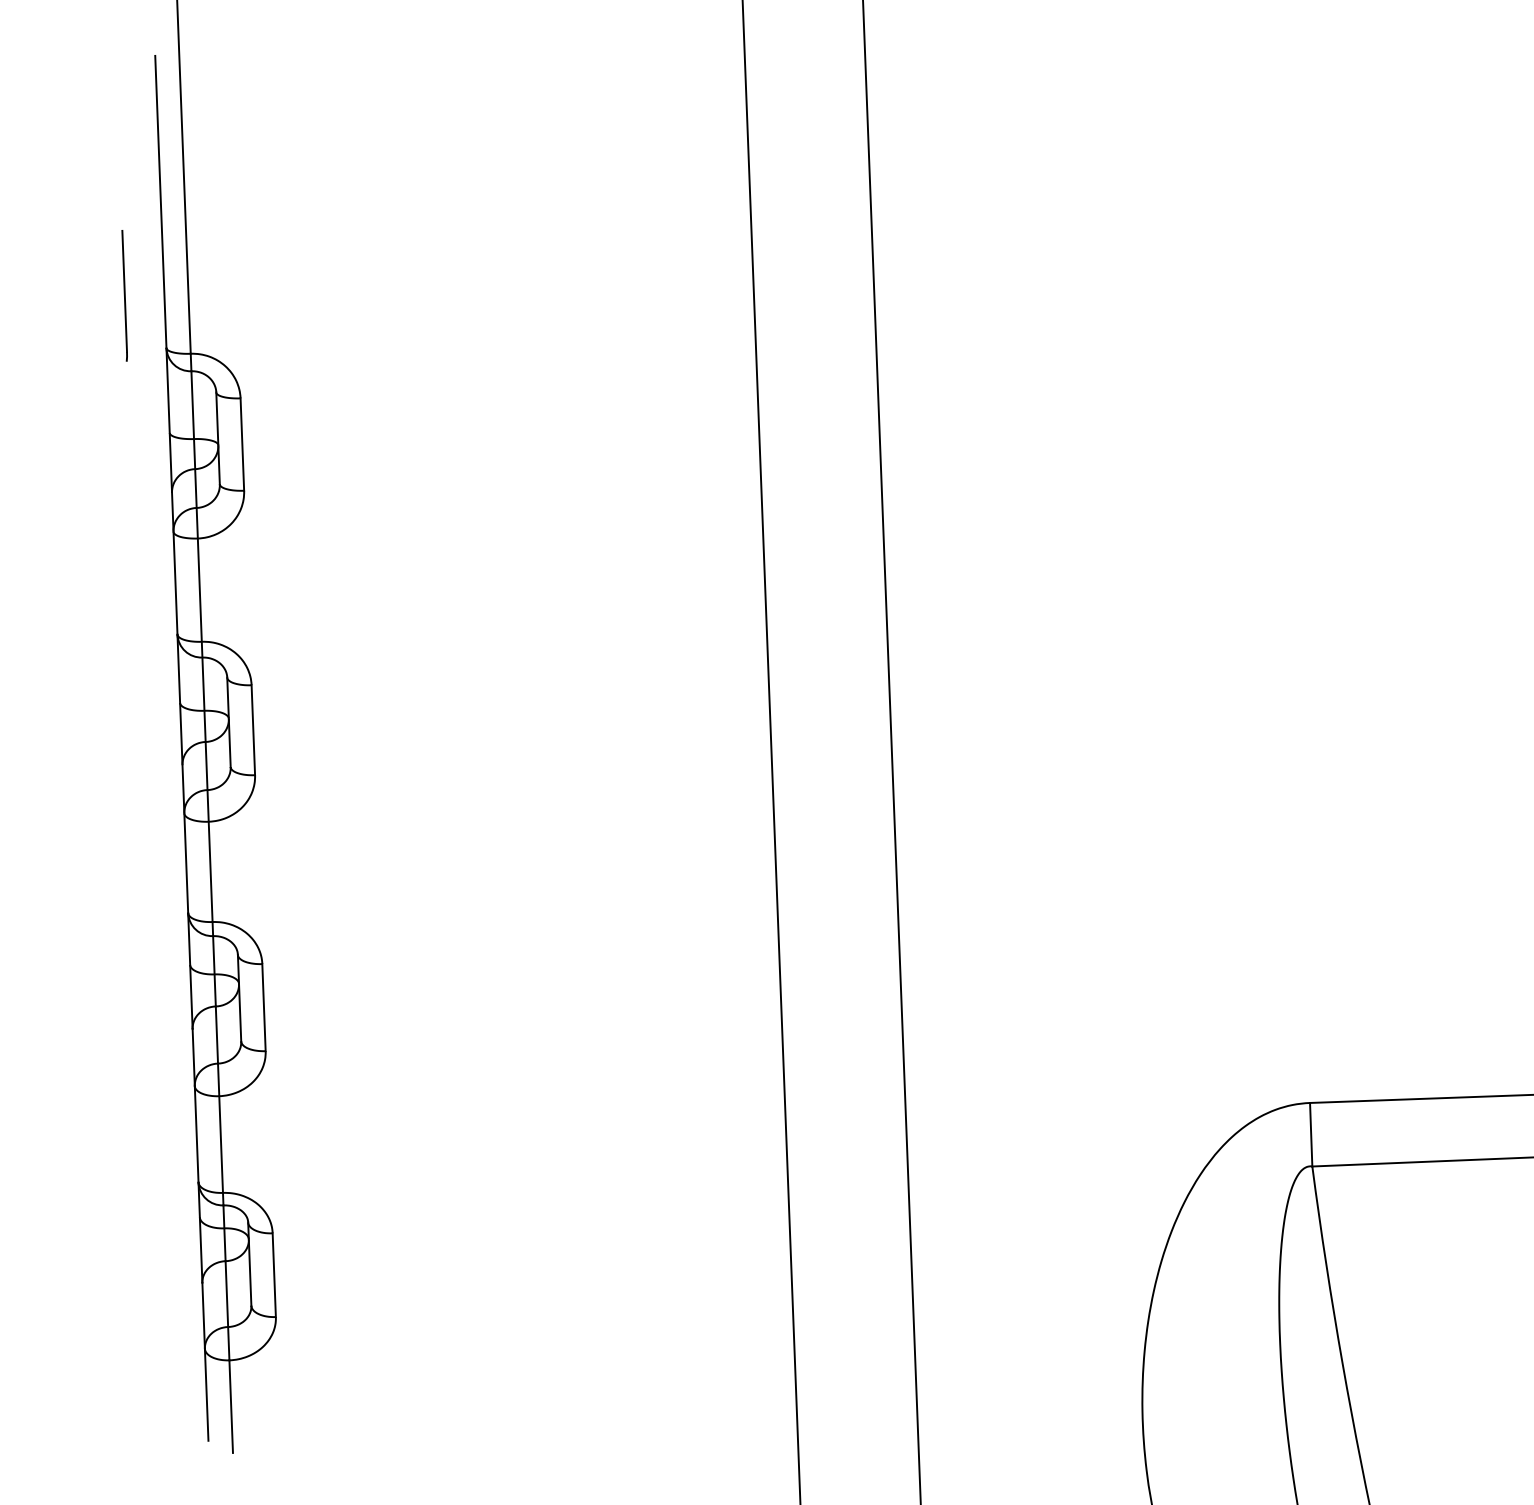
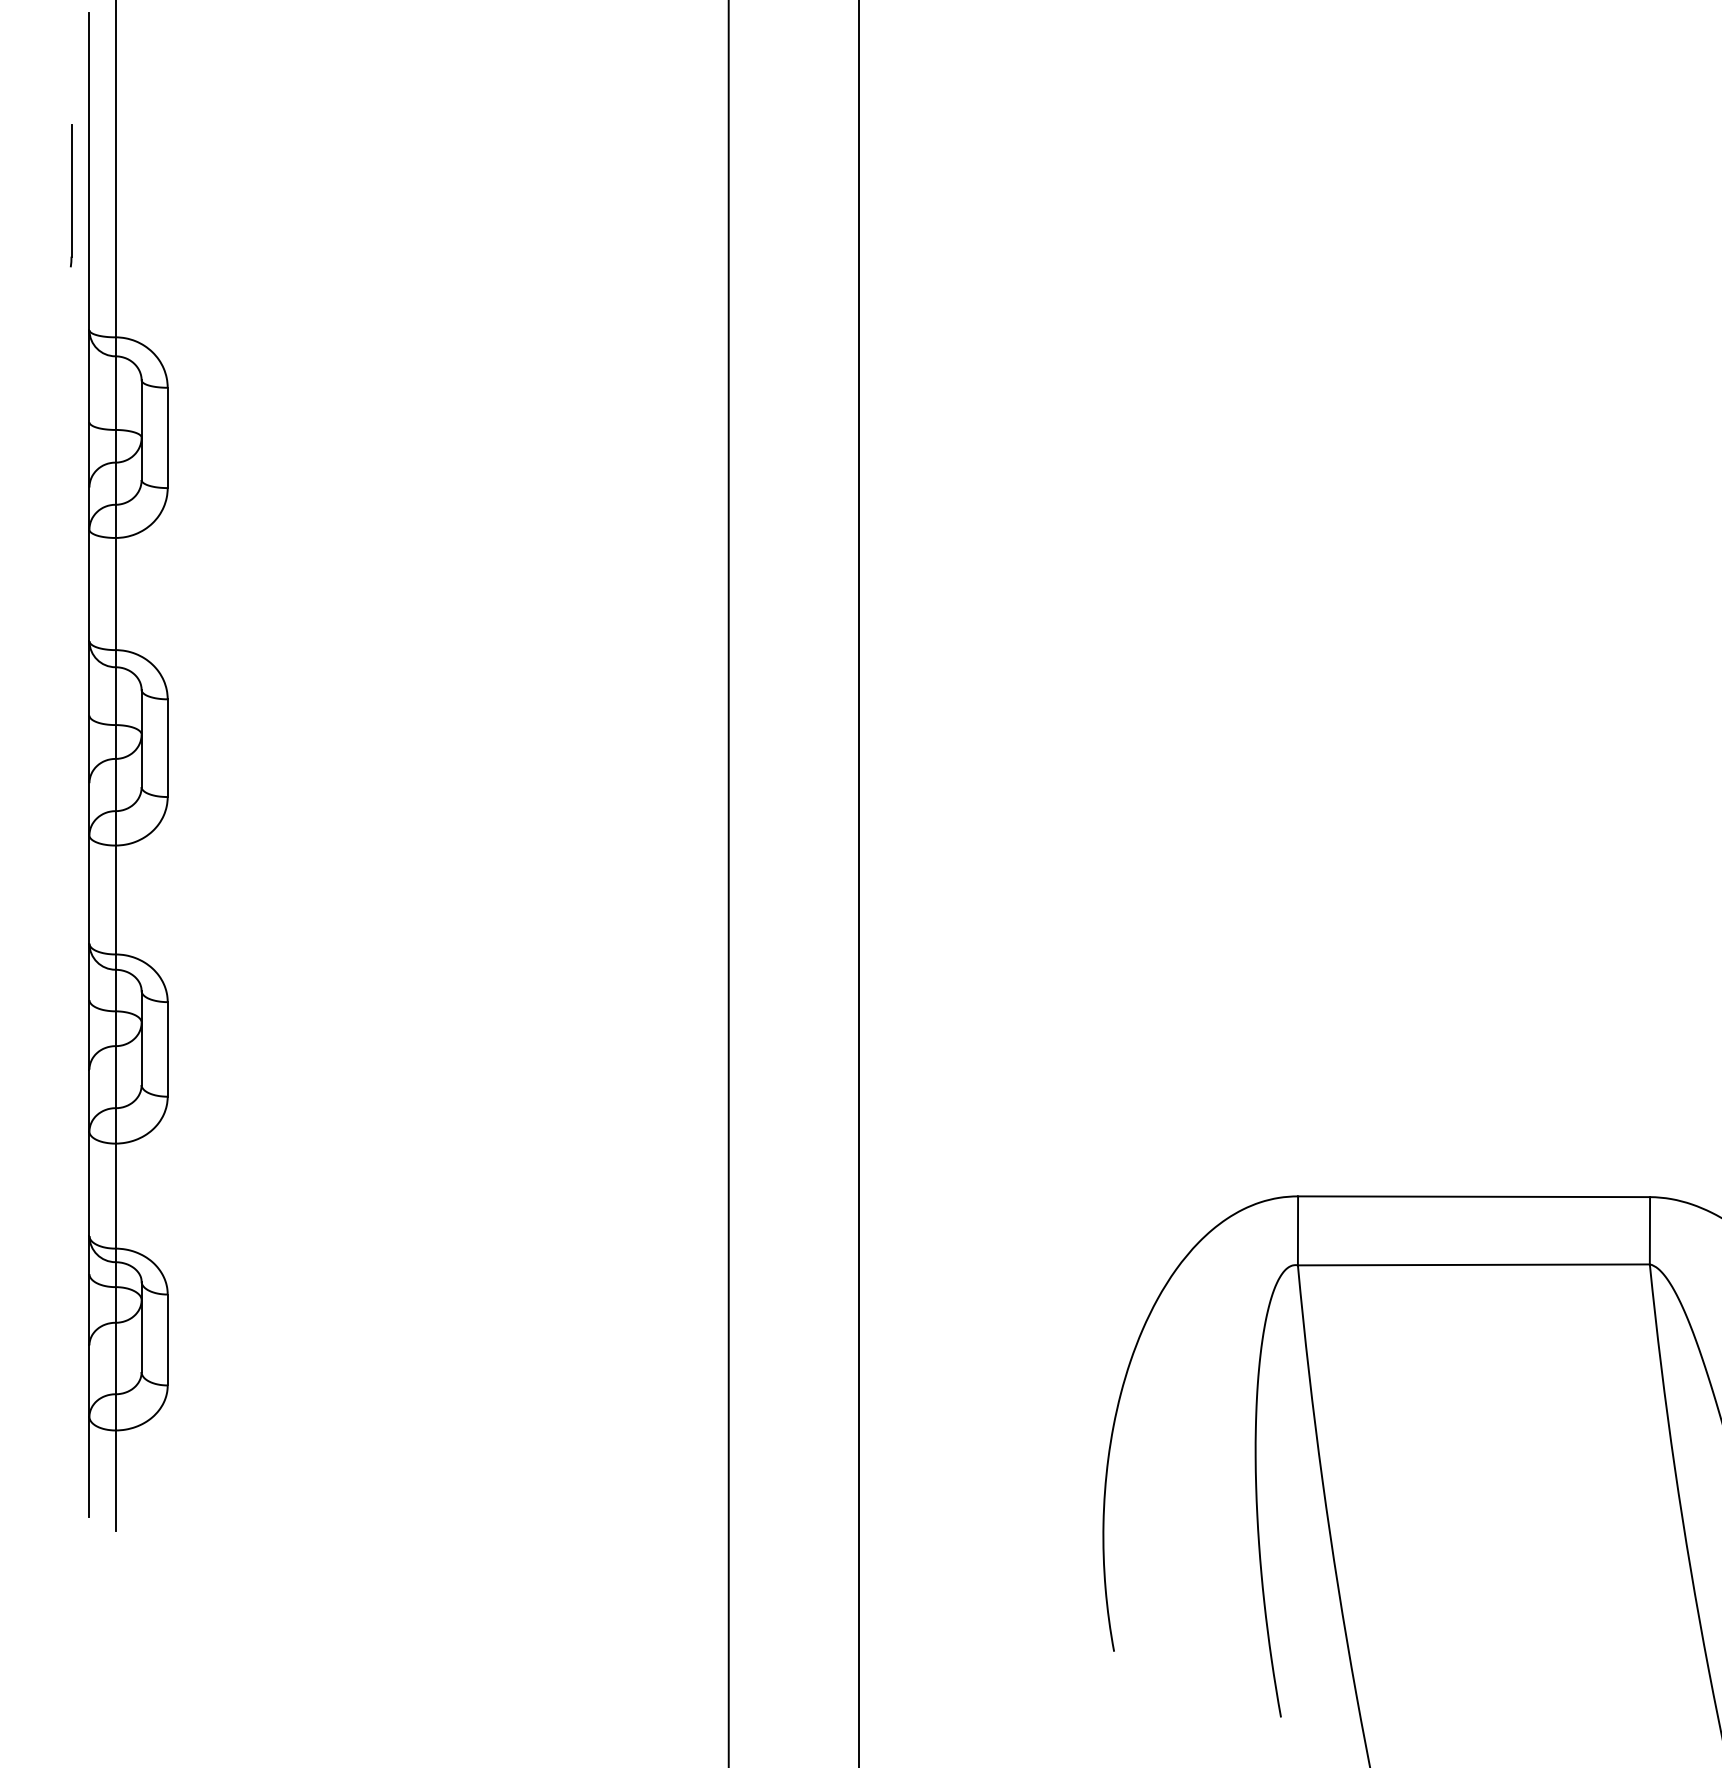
line: (124, 295) -> (71, 195), moved

